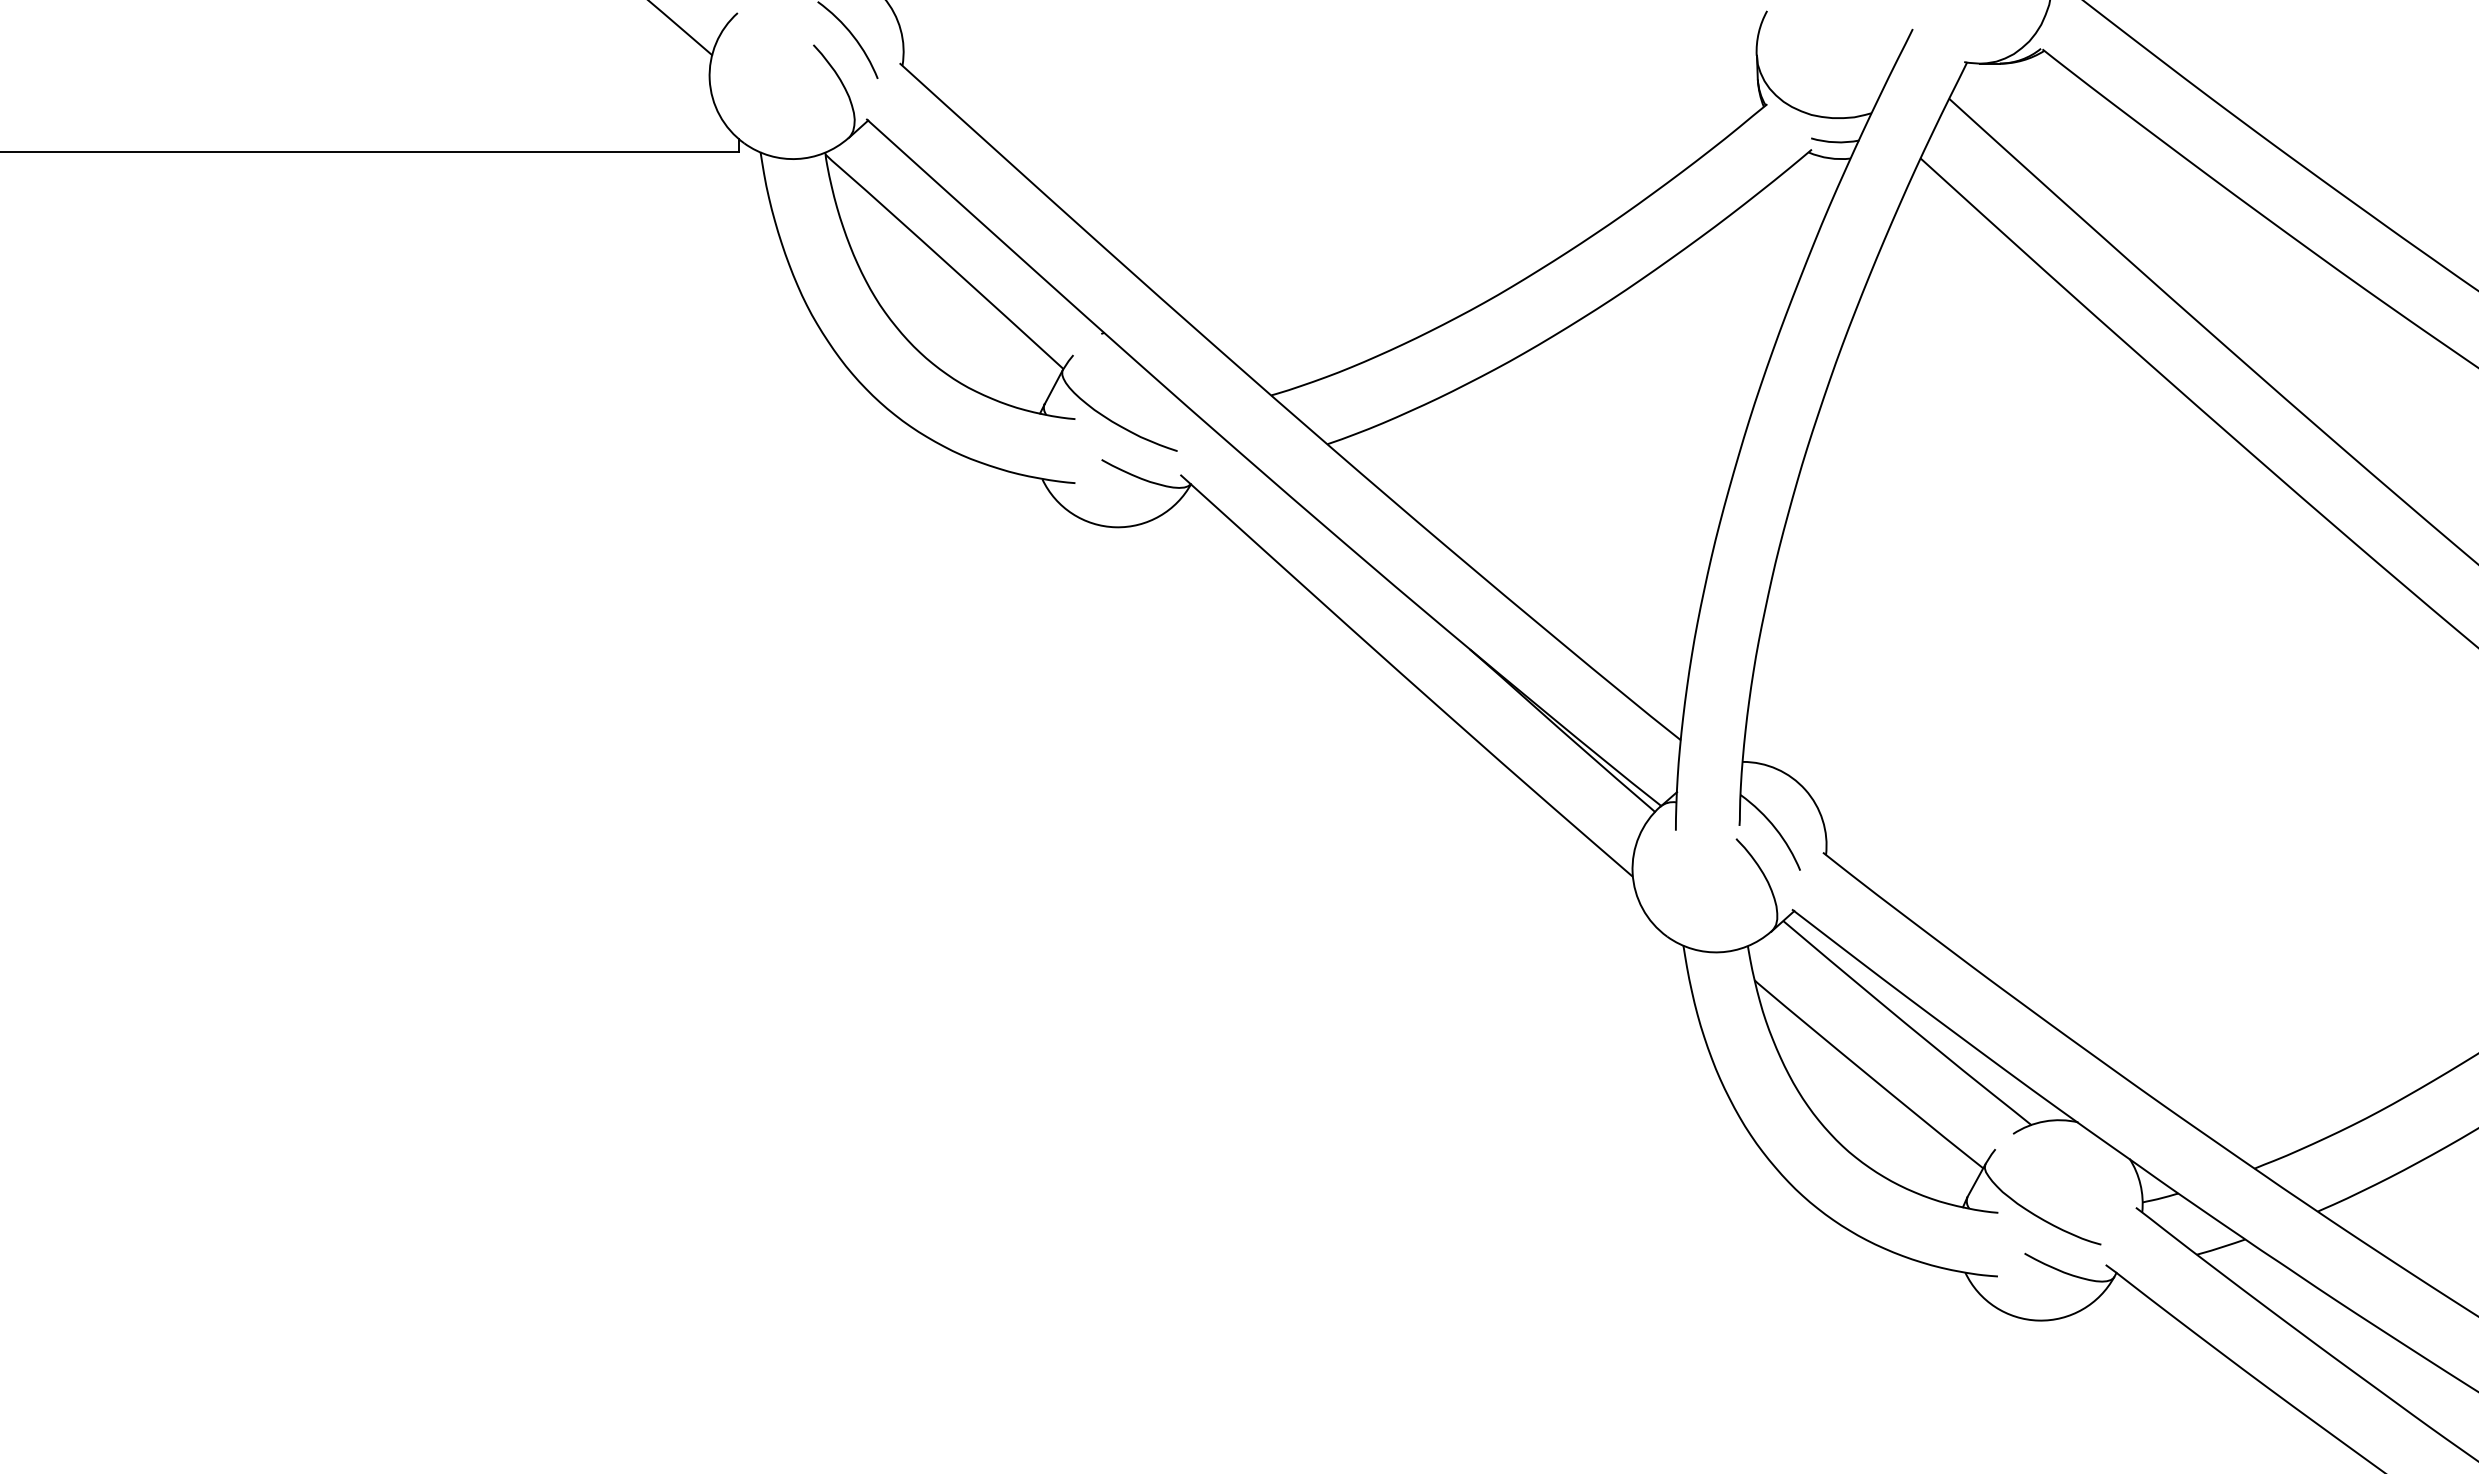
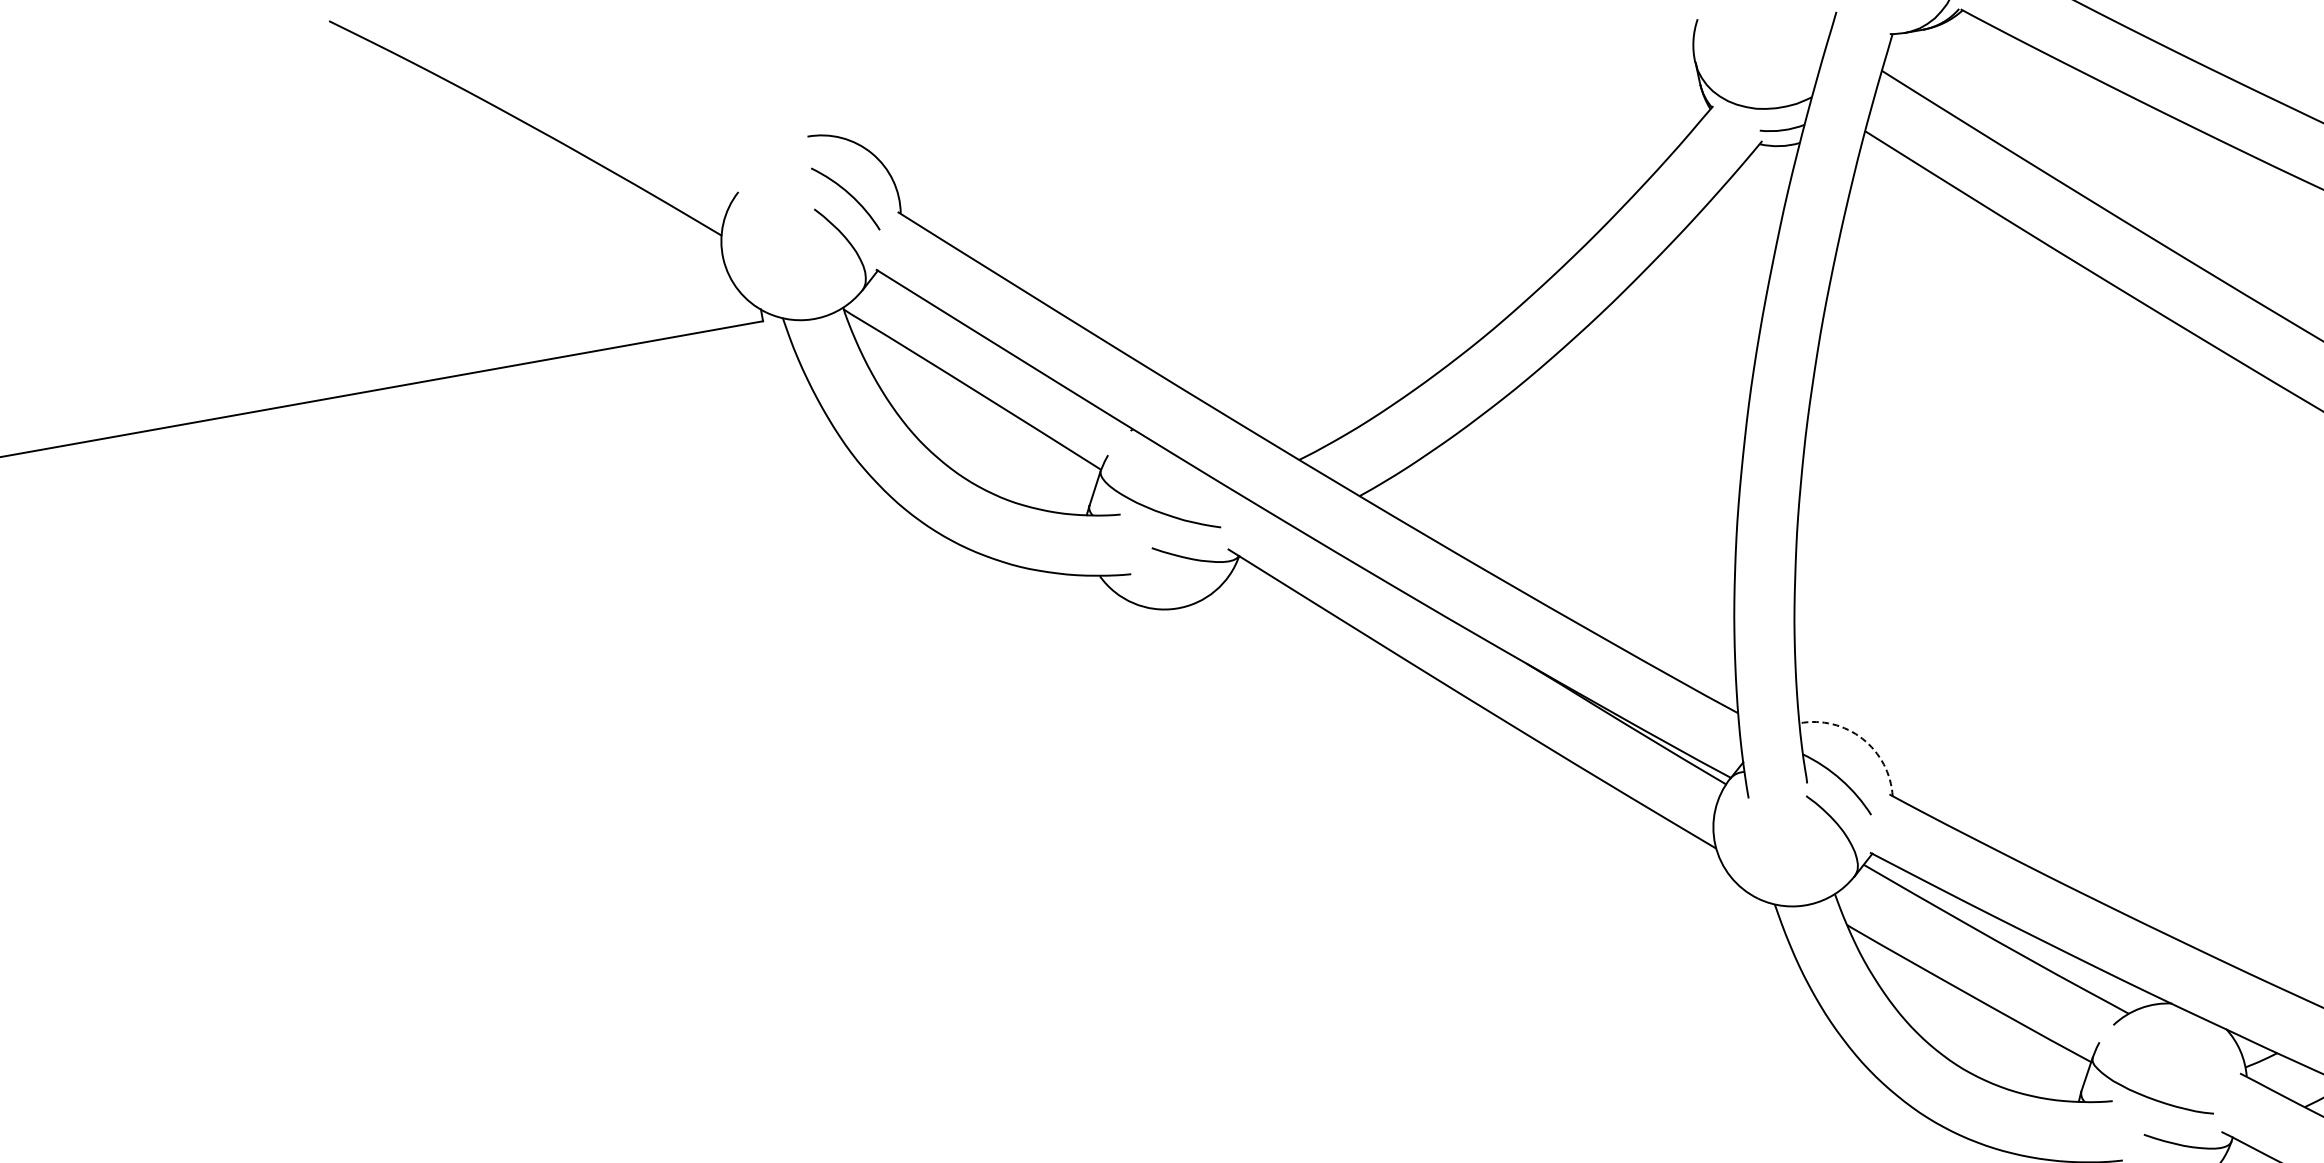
arc: (1805, 789) -> (1862, 738), solid -> dashed

